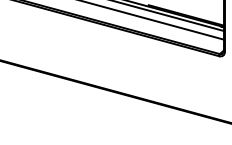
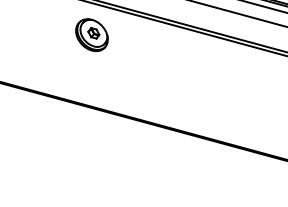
part: (45, 28) -> (90, 34), added

